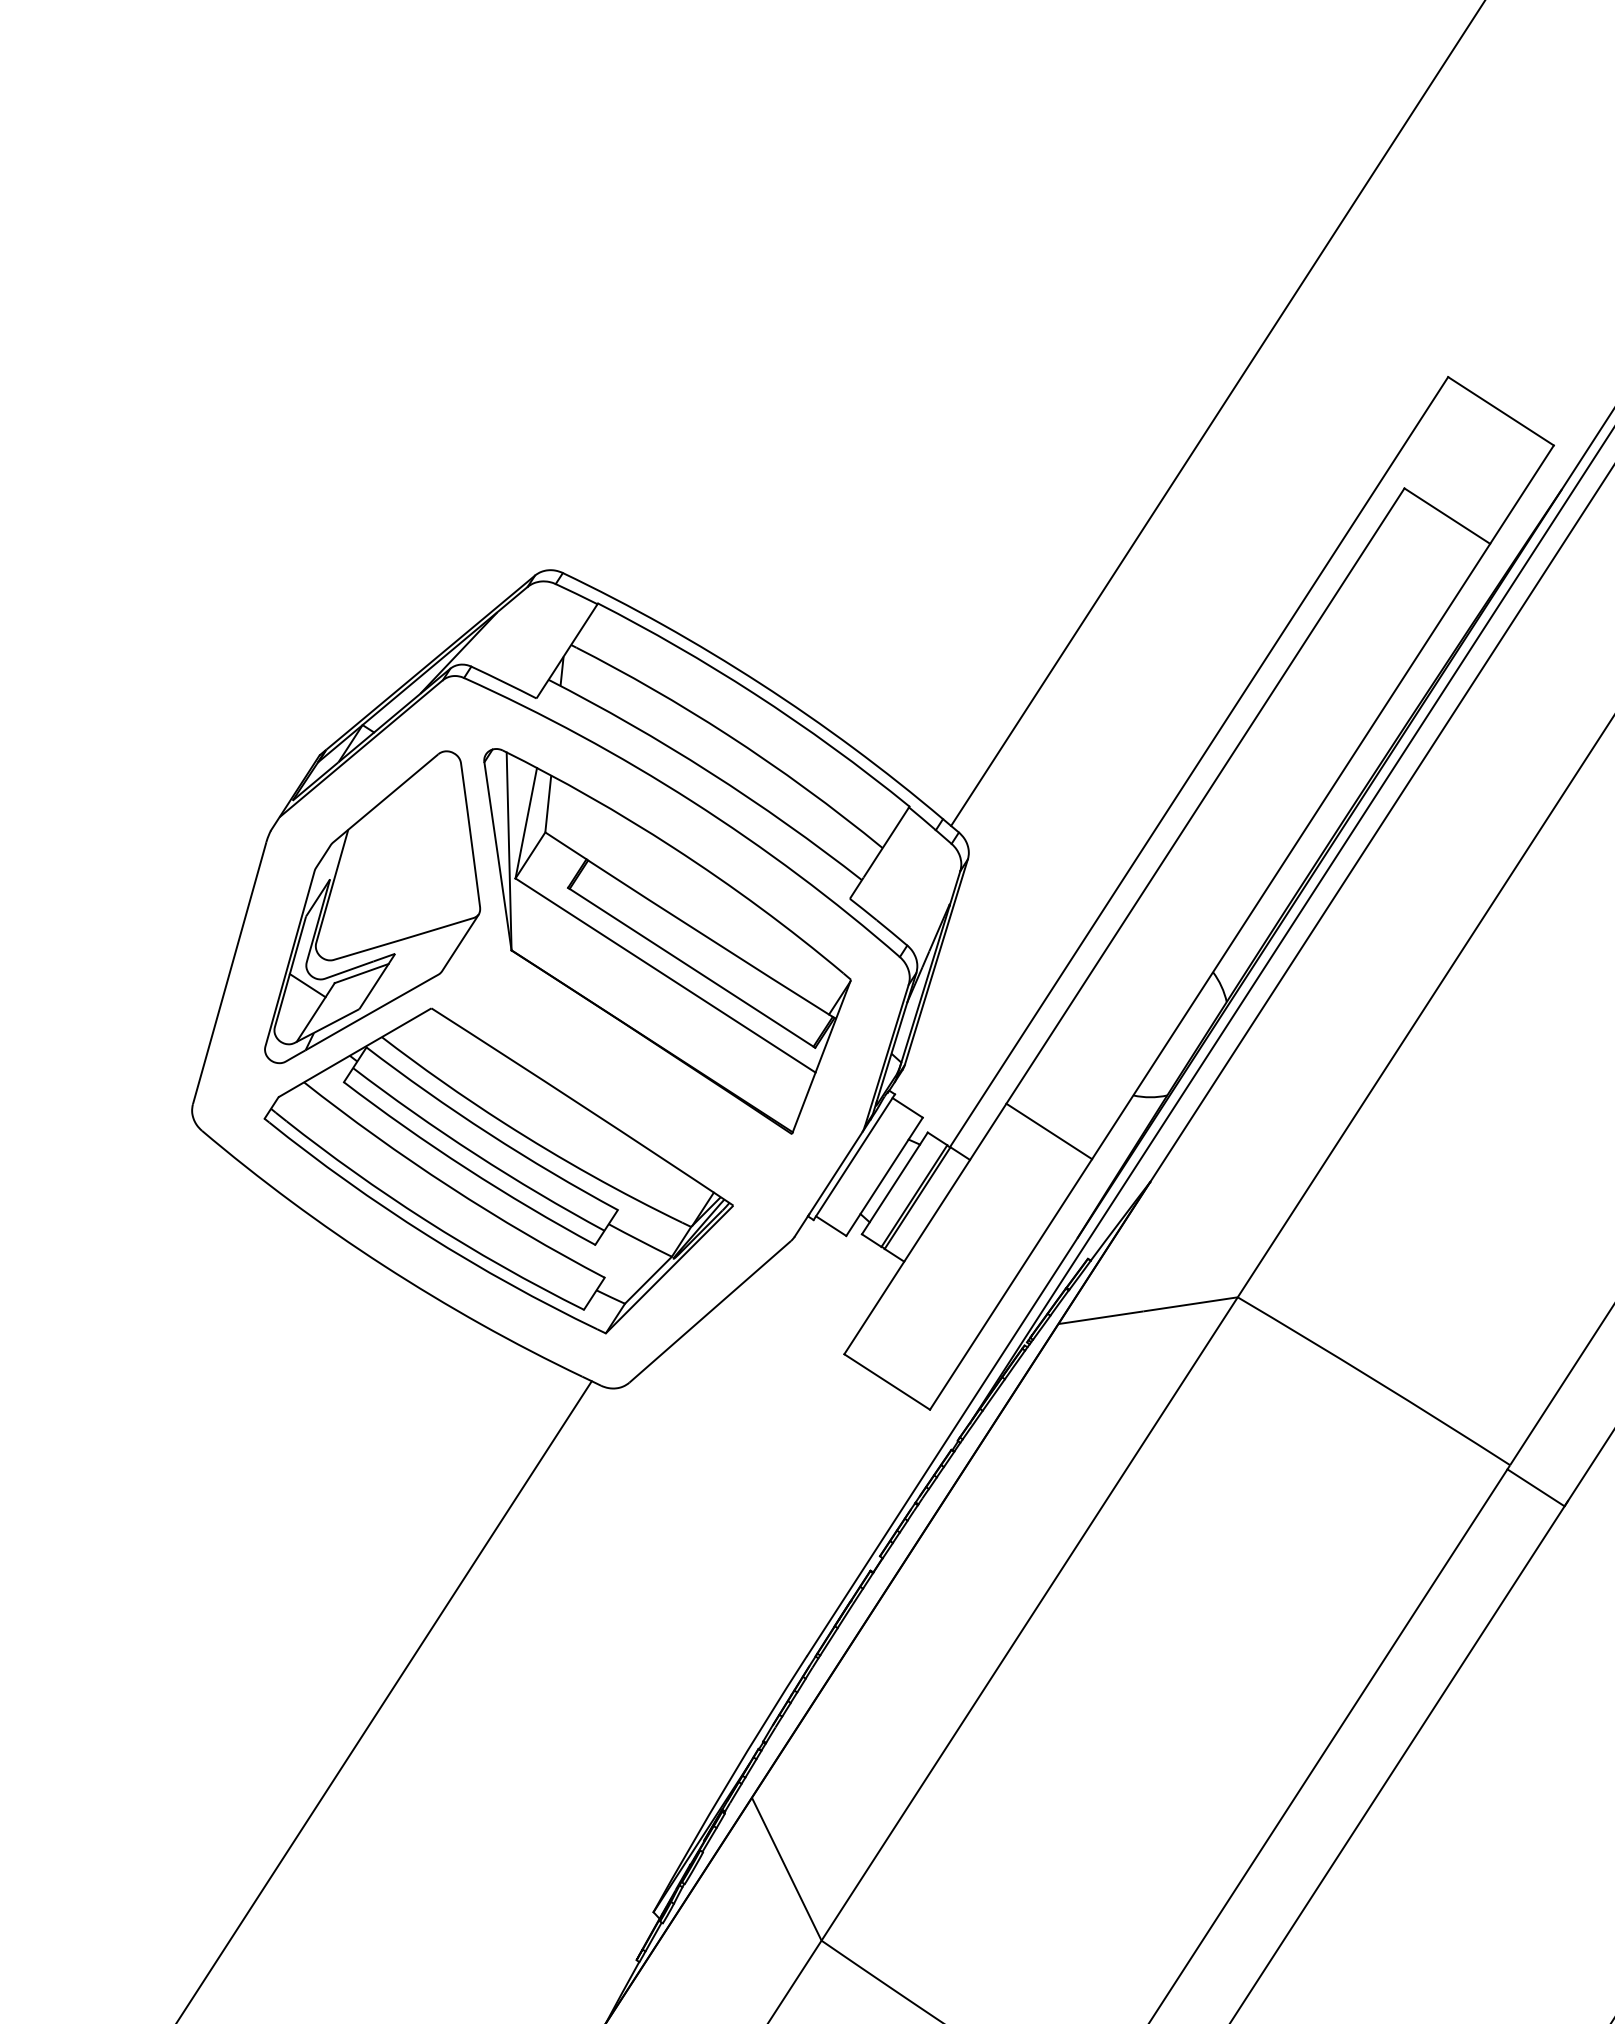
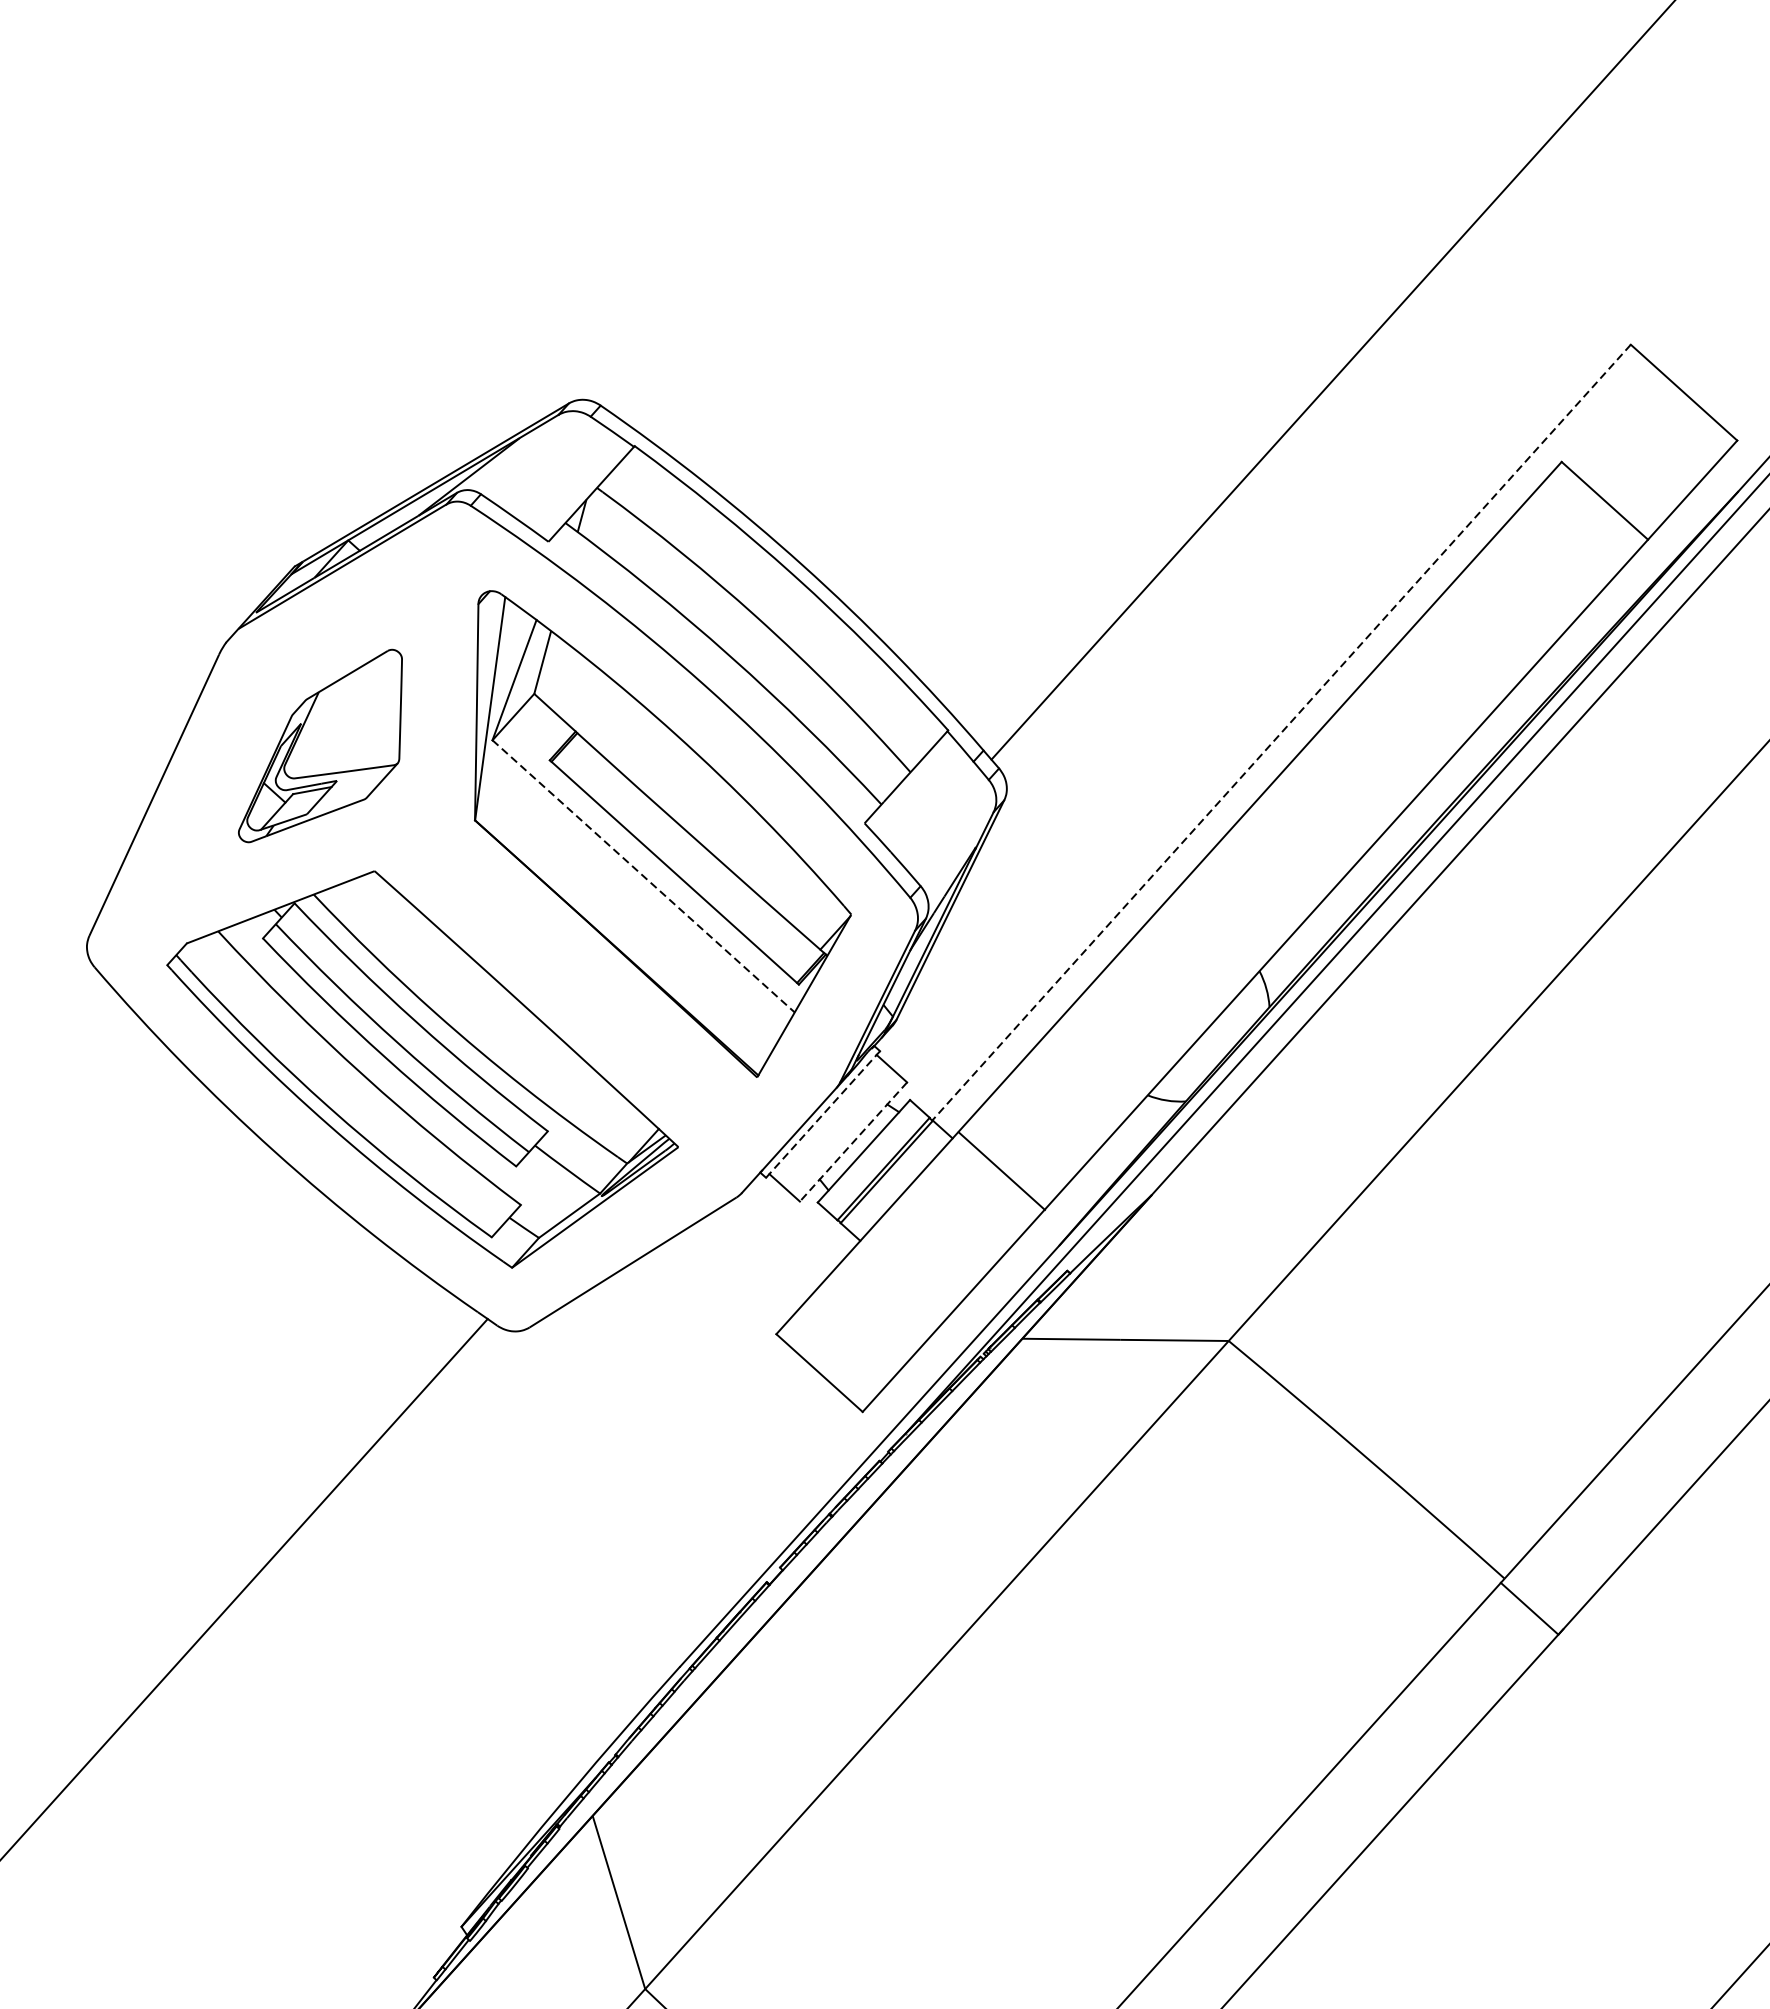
line: (1199, 762) -> (1282, 733), solid -> dashed
part: (372, 907) -> (326, 747), size x0.6
line: (665, 975) -> (643, 876), solid -> dashed
line: (1049, 1131) -> (1002, 1171), moved
line: (854, 1157) -> (823, 1114), solid -> dashed
line: (884, 1177) -> (853, 1142), solid -> dashed

